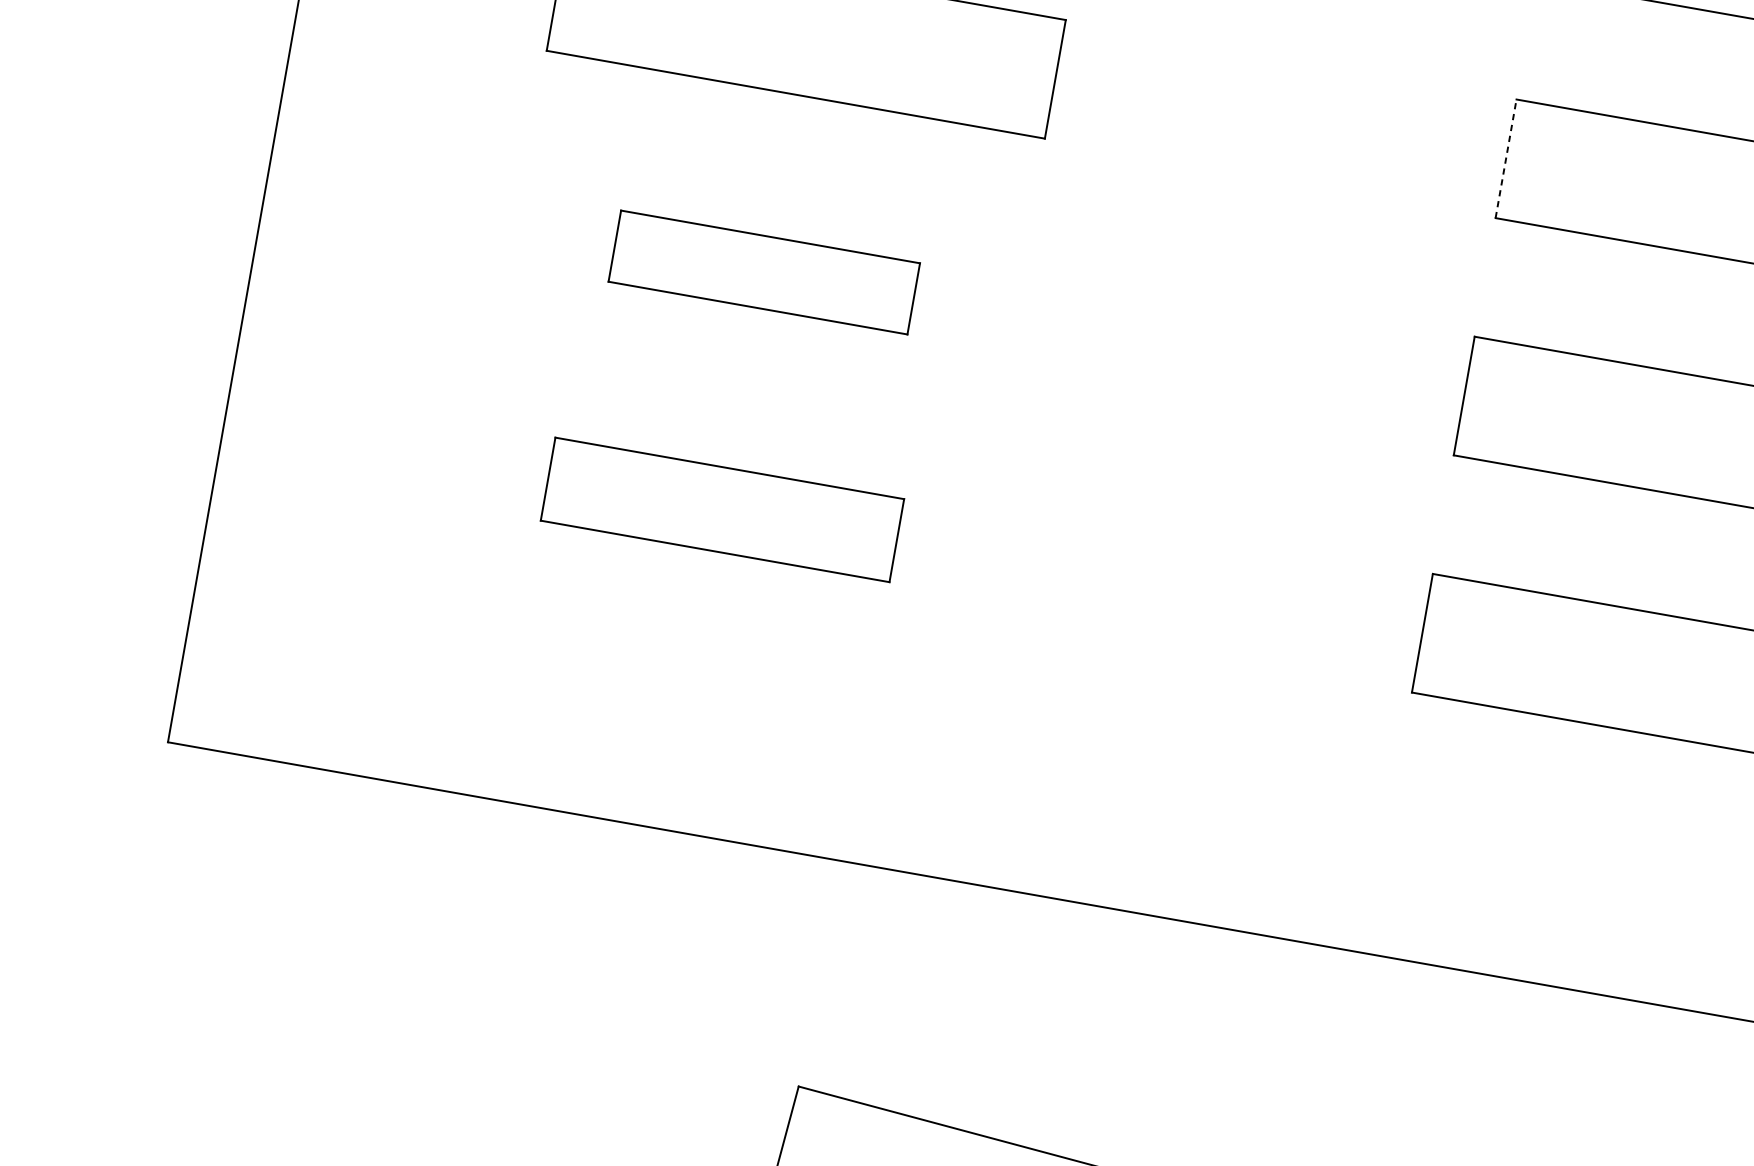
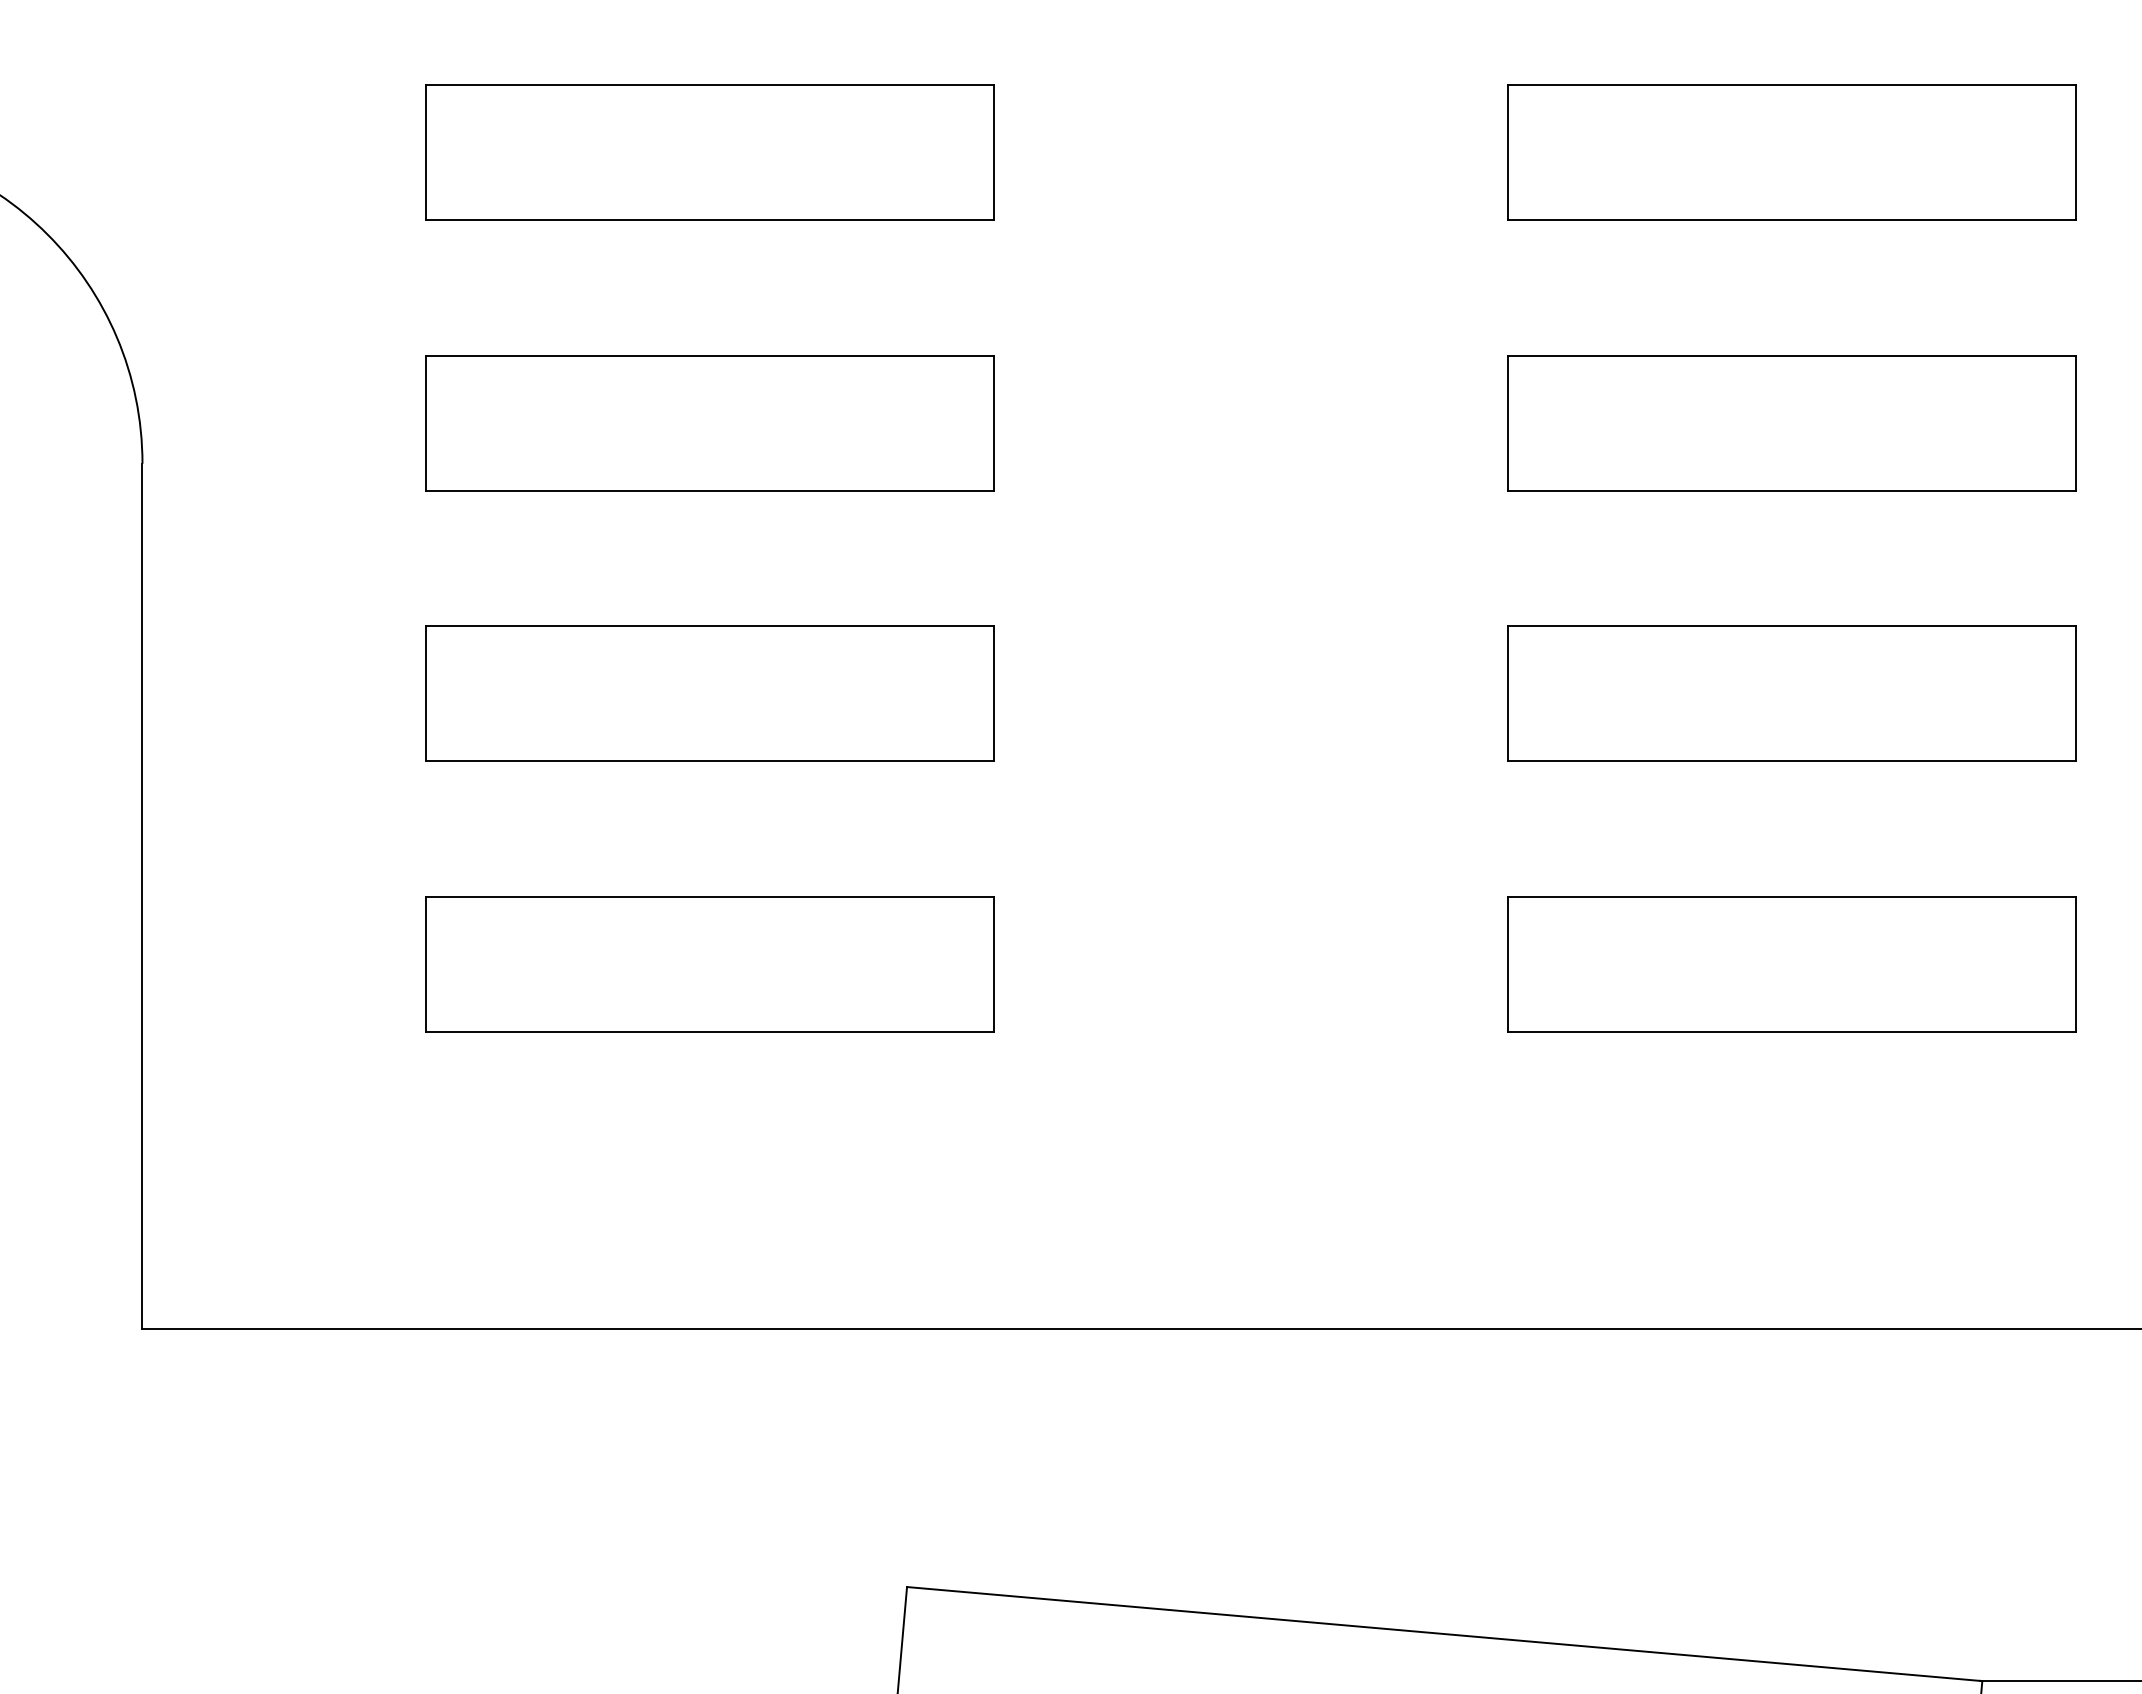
line: (1506, 159) -> (1508, 423), dashed -> solid
part: (763, 272) -> (709, 693), size x1.67
part: (721, 509) -> (709, 964), size x1.43

